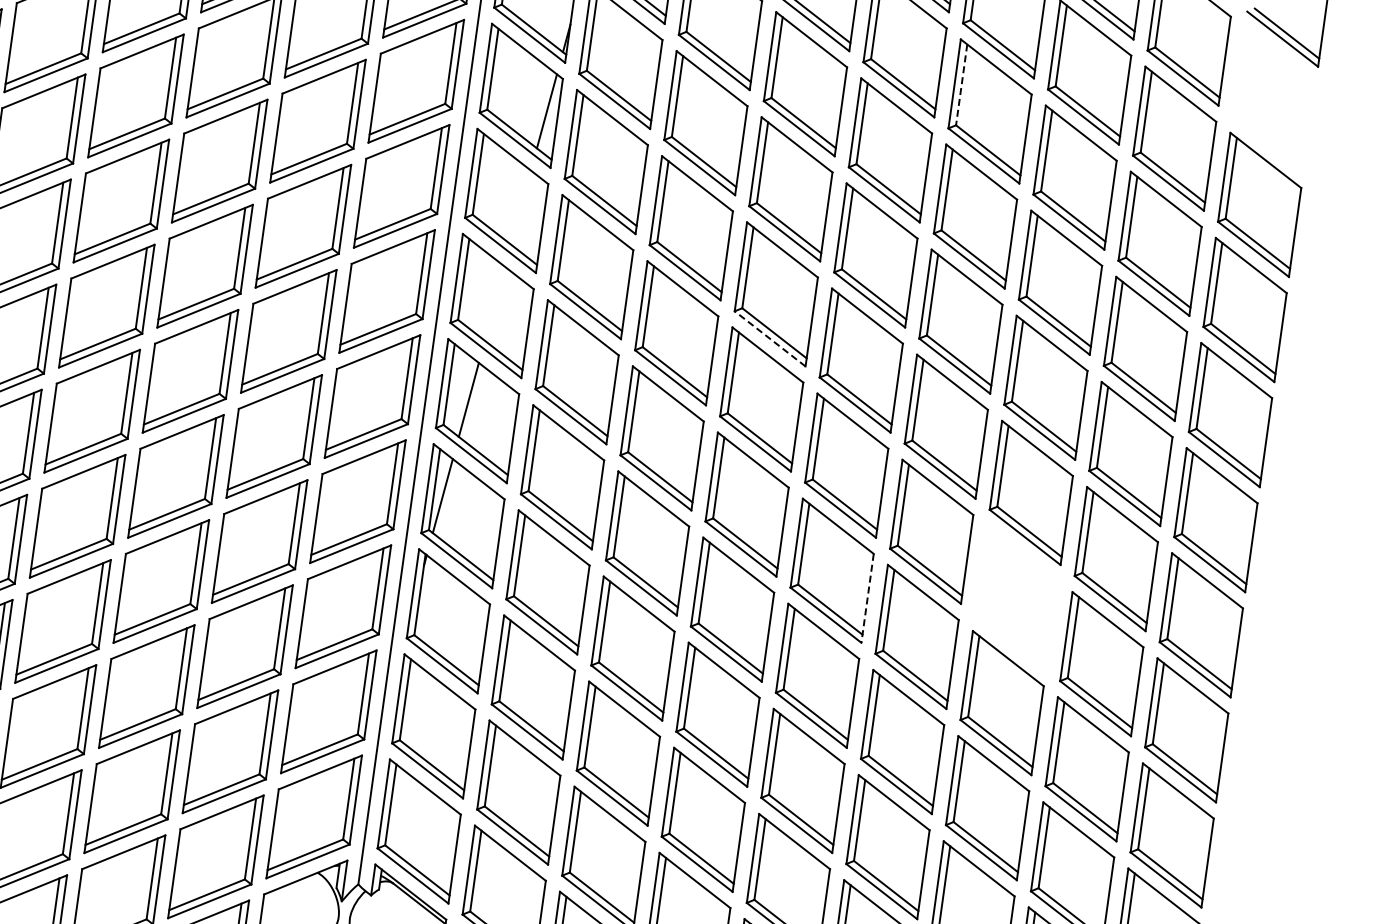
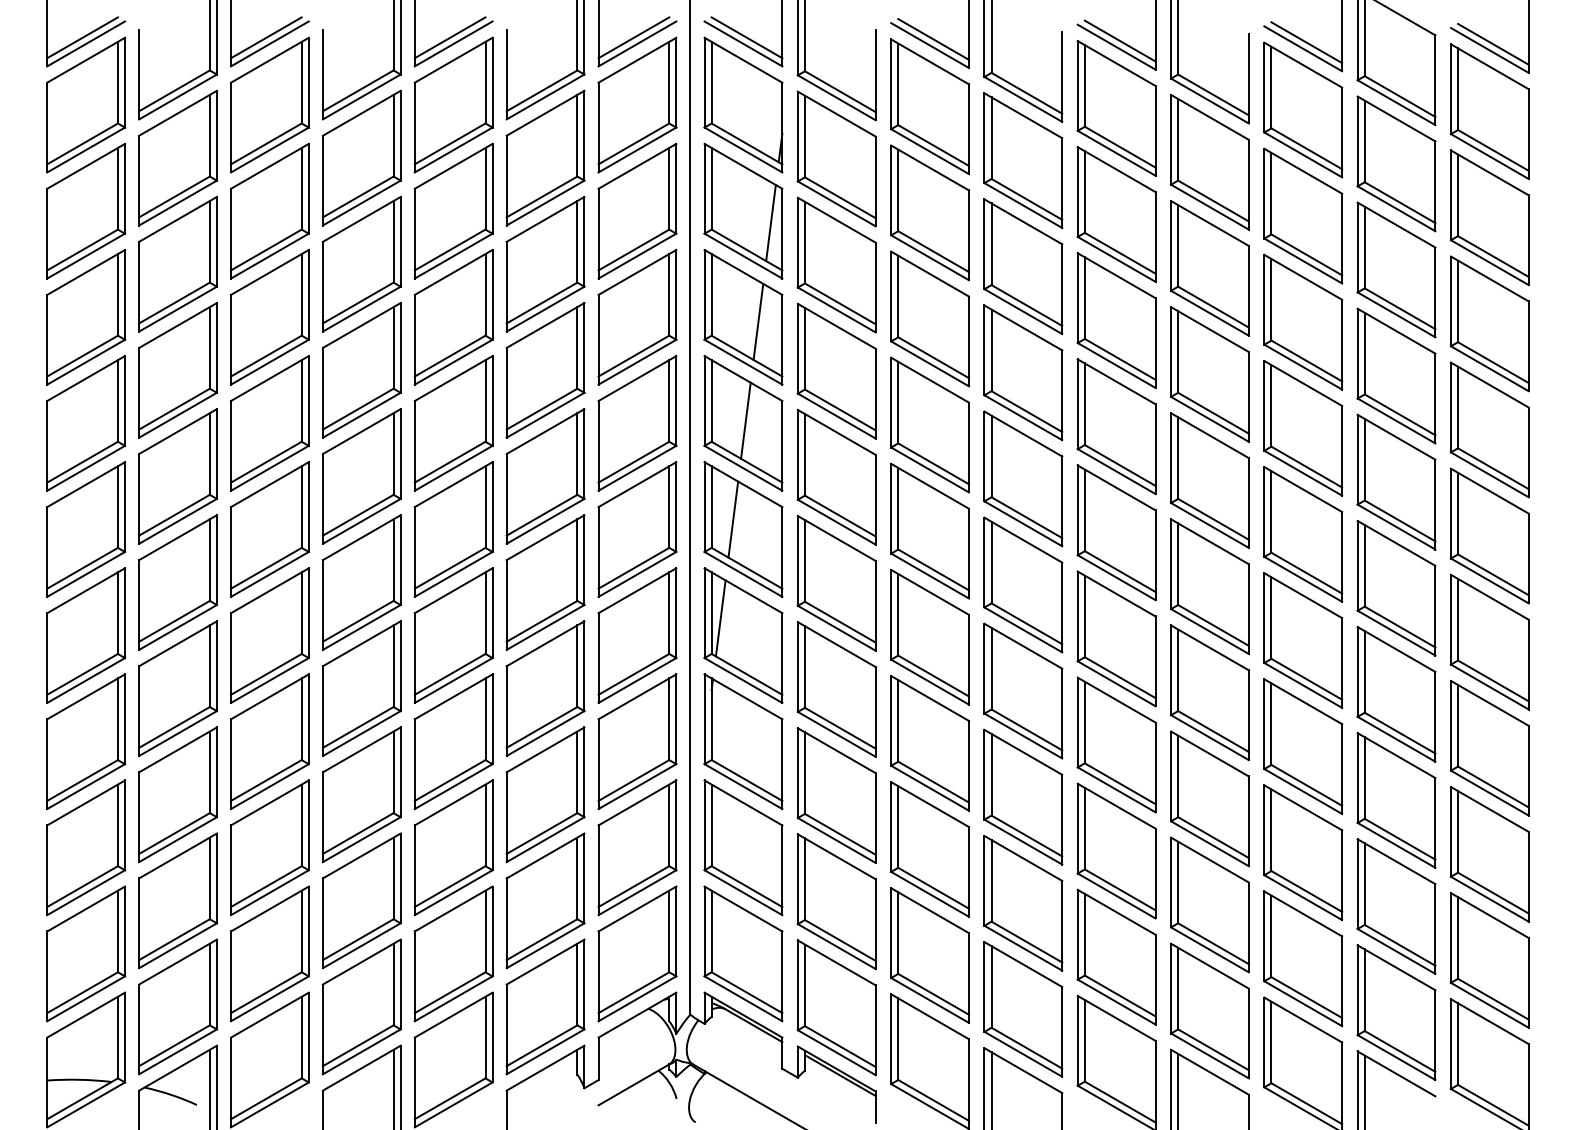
line: (962, 84) -> (1178, 139), dashed -> solid
part: (1273, 99) -> (1489, 111), added
line: (521, 207) -> (758, 321), added
line: (494, 303) -> (745, 420), added
line: (770, 338) -> (1023, 417), dashed -> solid
line: (867, 598) -> (1155, 661), dashed -> solid
part: (1017, 598) -> (1303, 640), added

